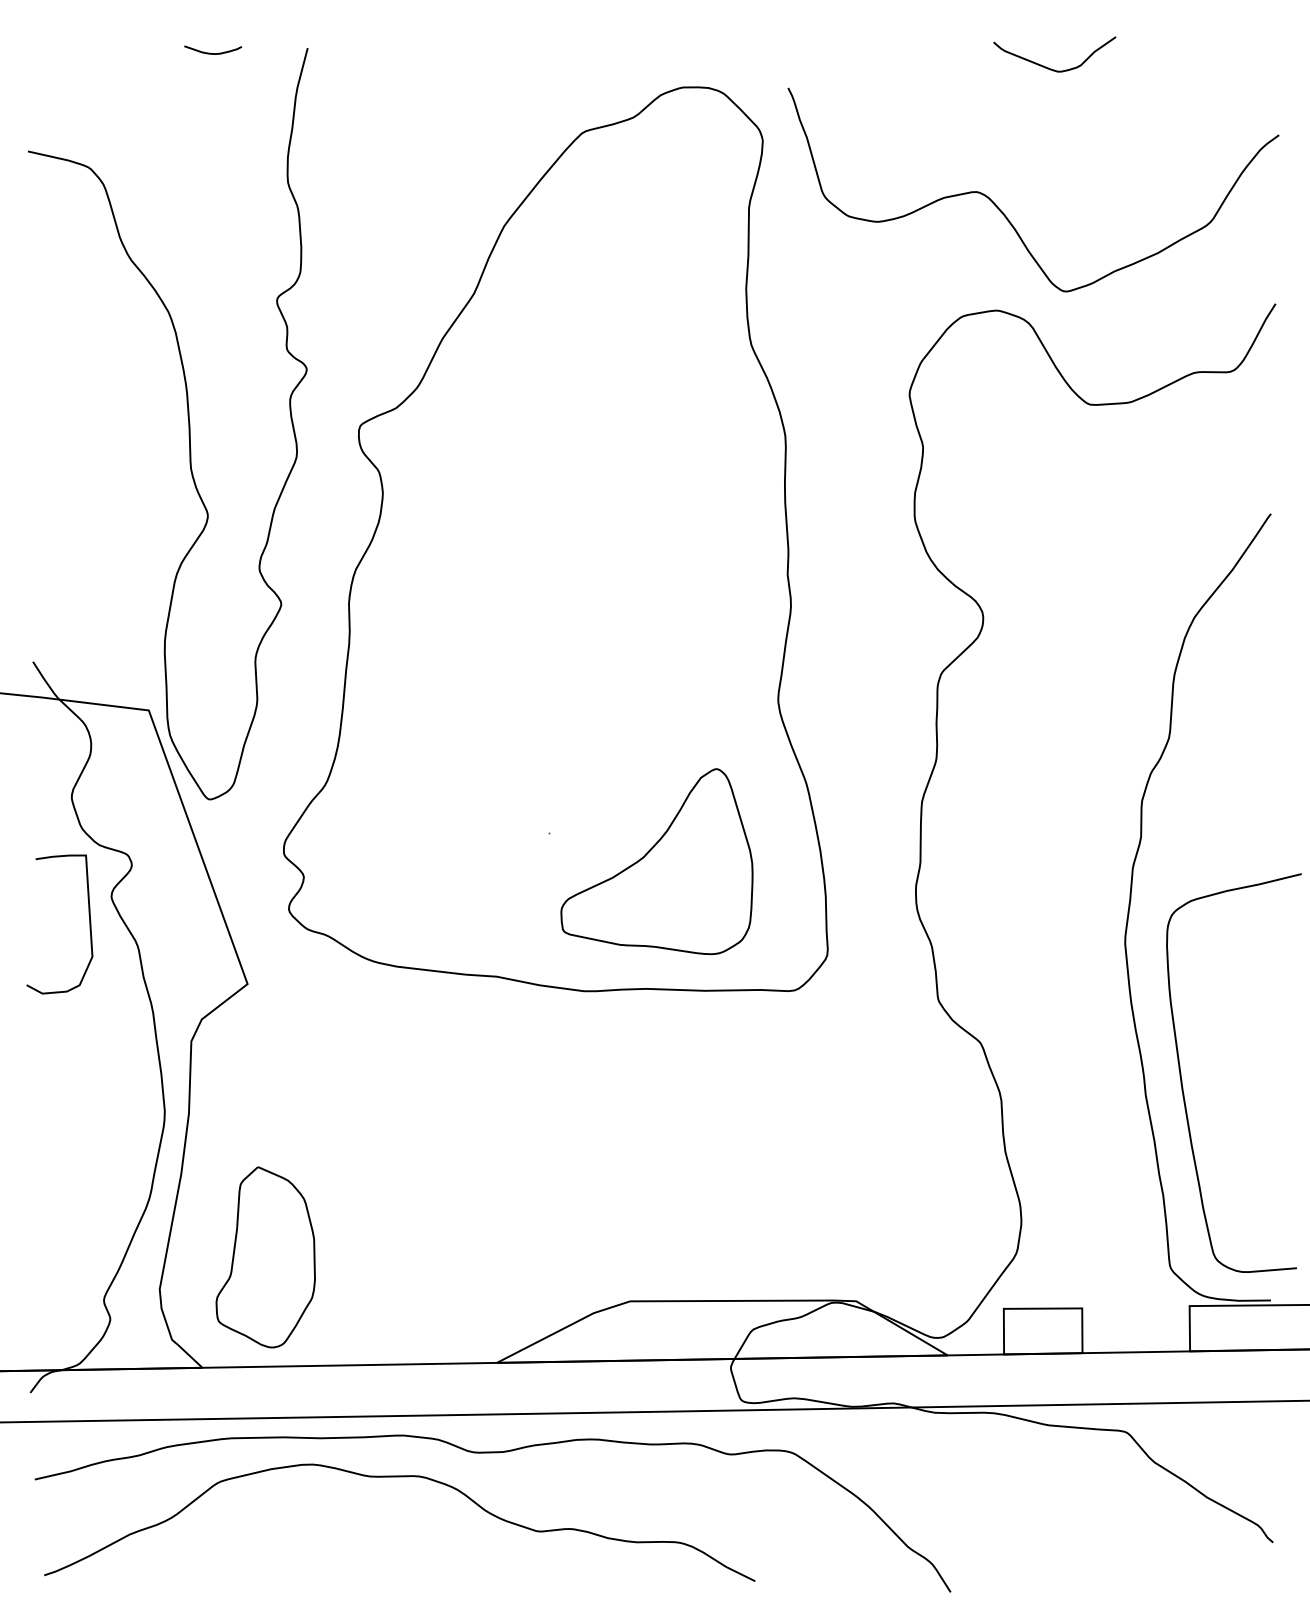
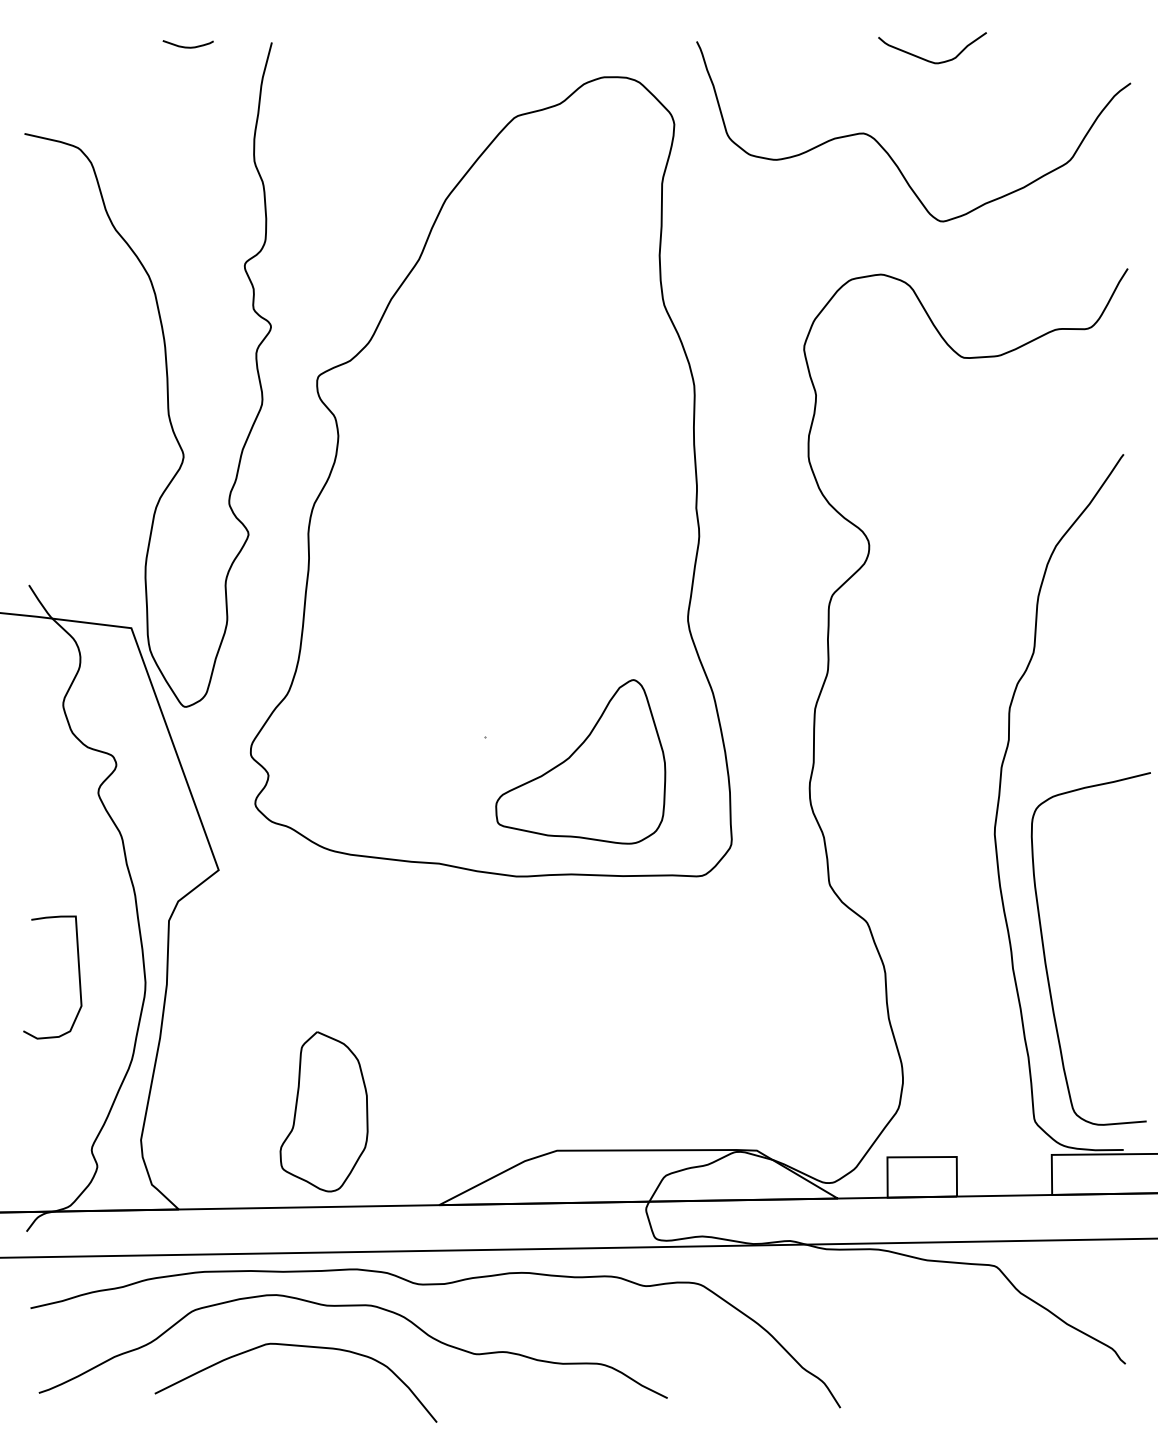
curve: (1005, 214) -> (888, 153), moved
curve: (89, 924) -> (78, 977), moved
part: (265, 1257) -> (323, 1111), moved
curve: (341, 1523) -> (301, 1347), added

